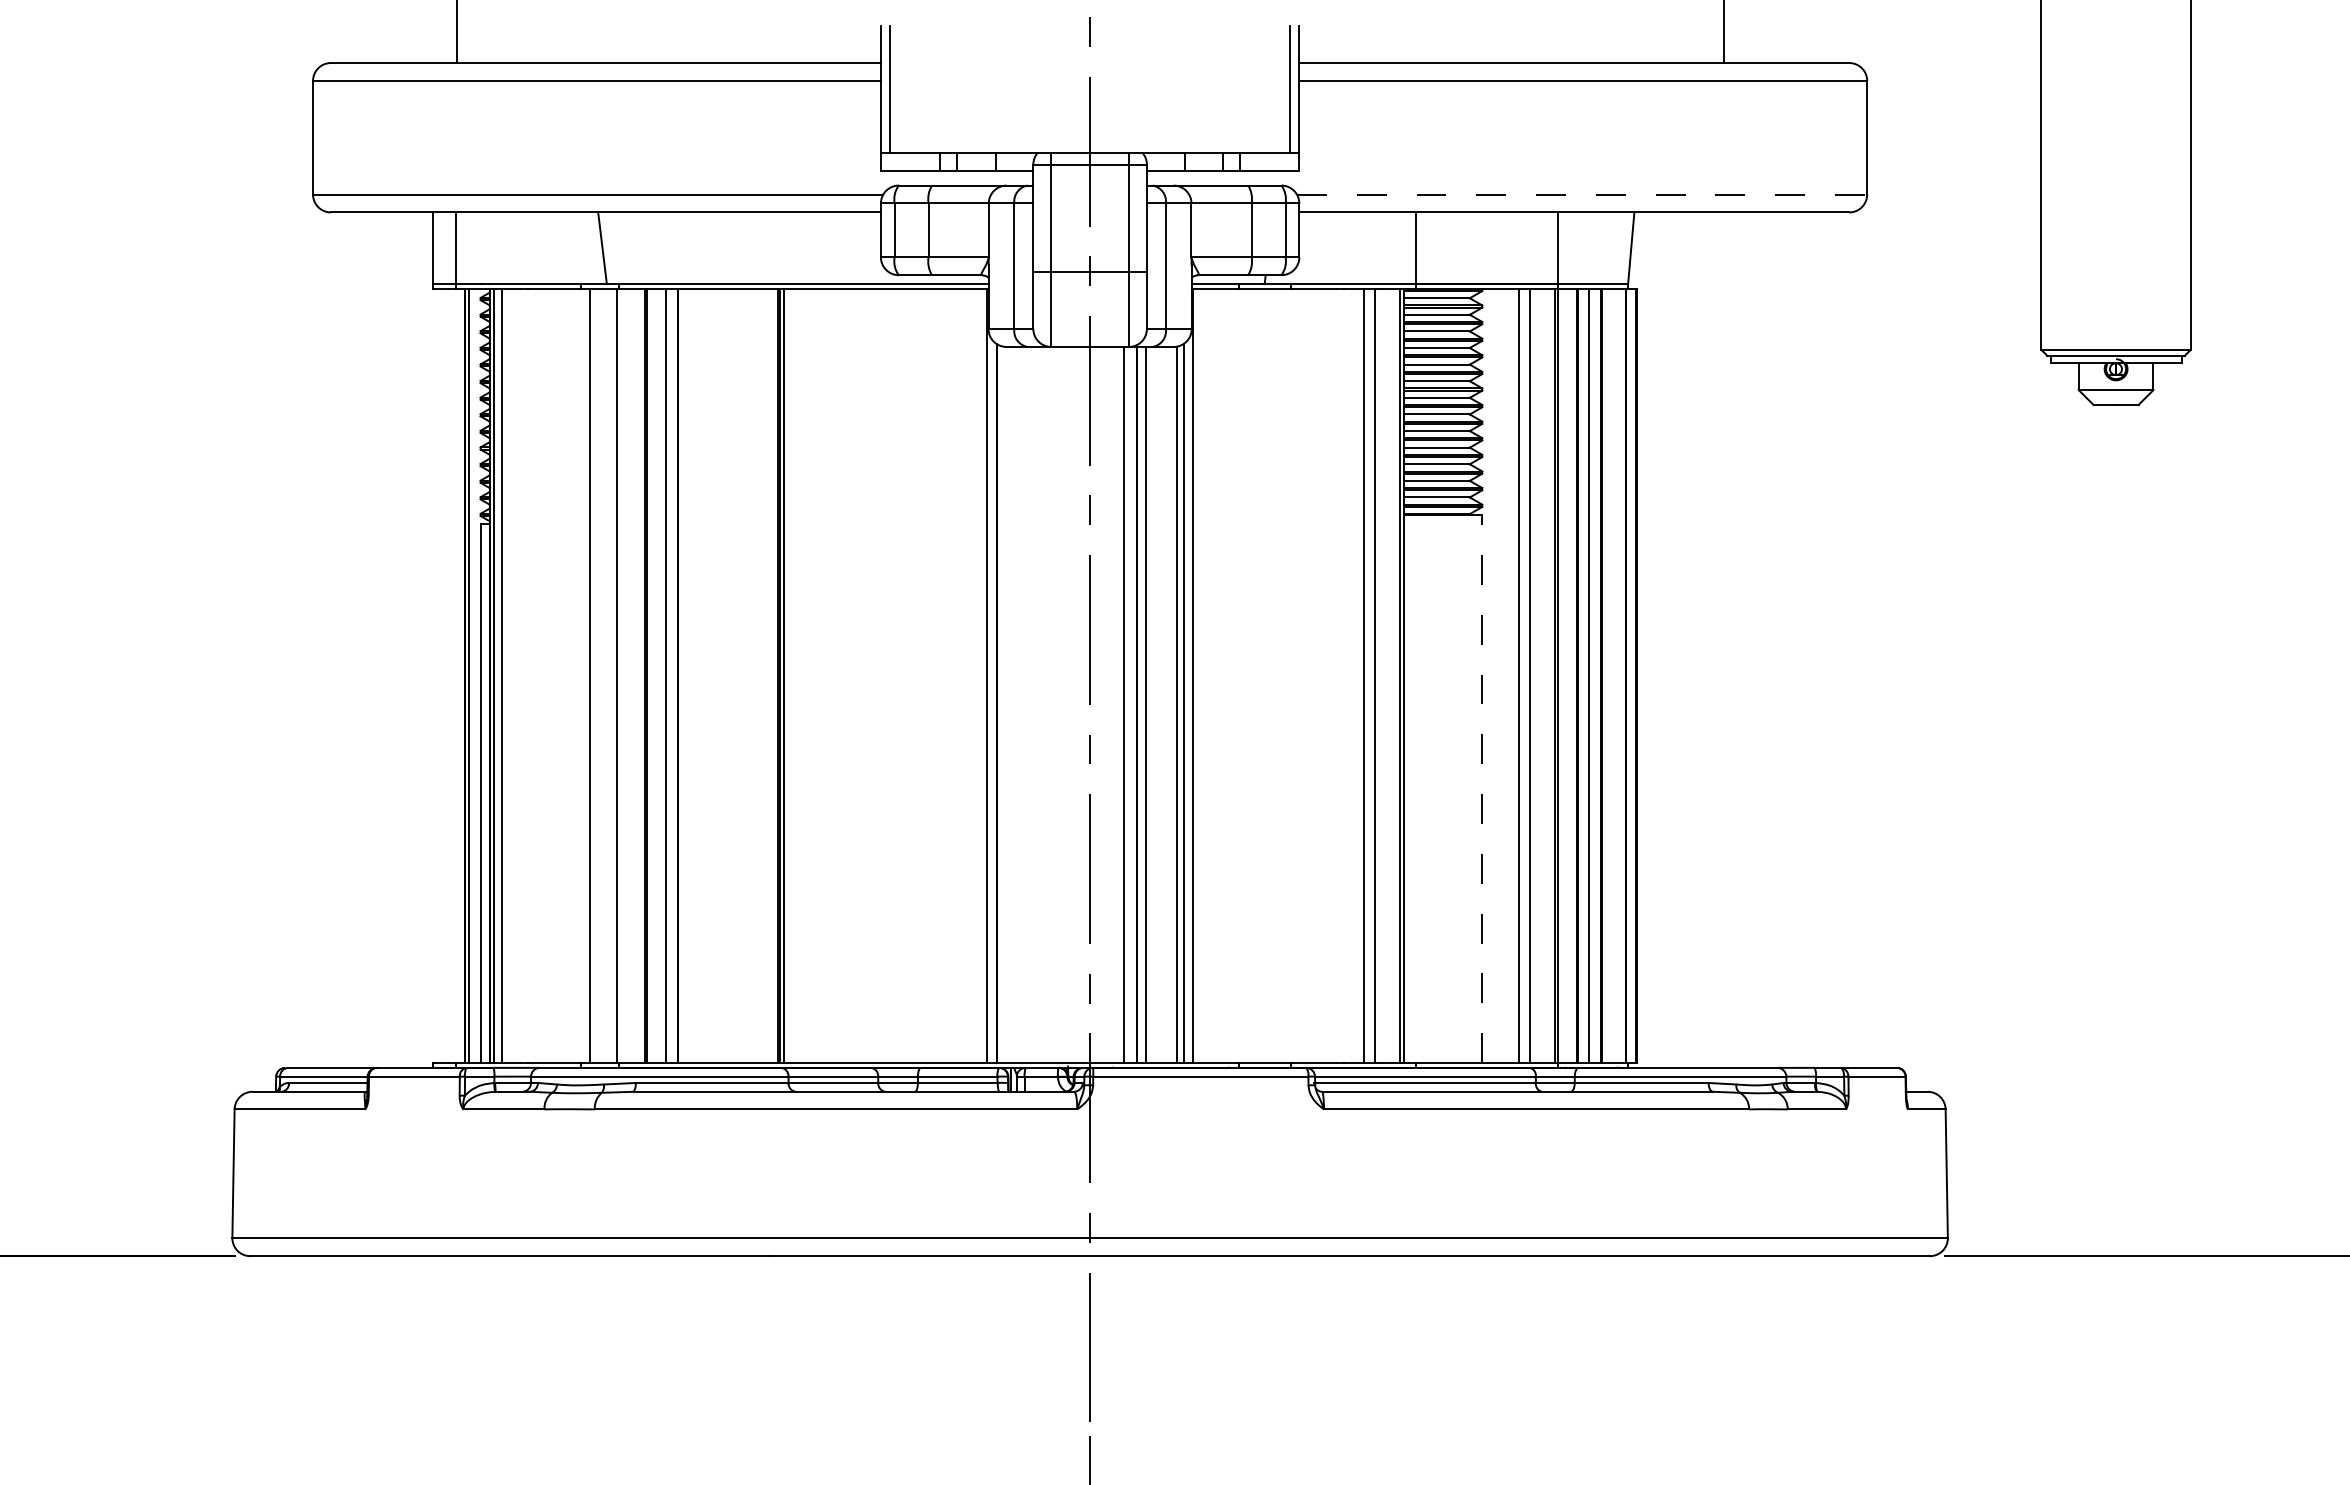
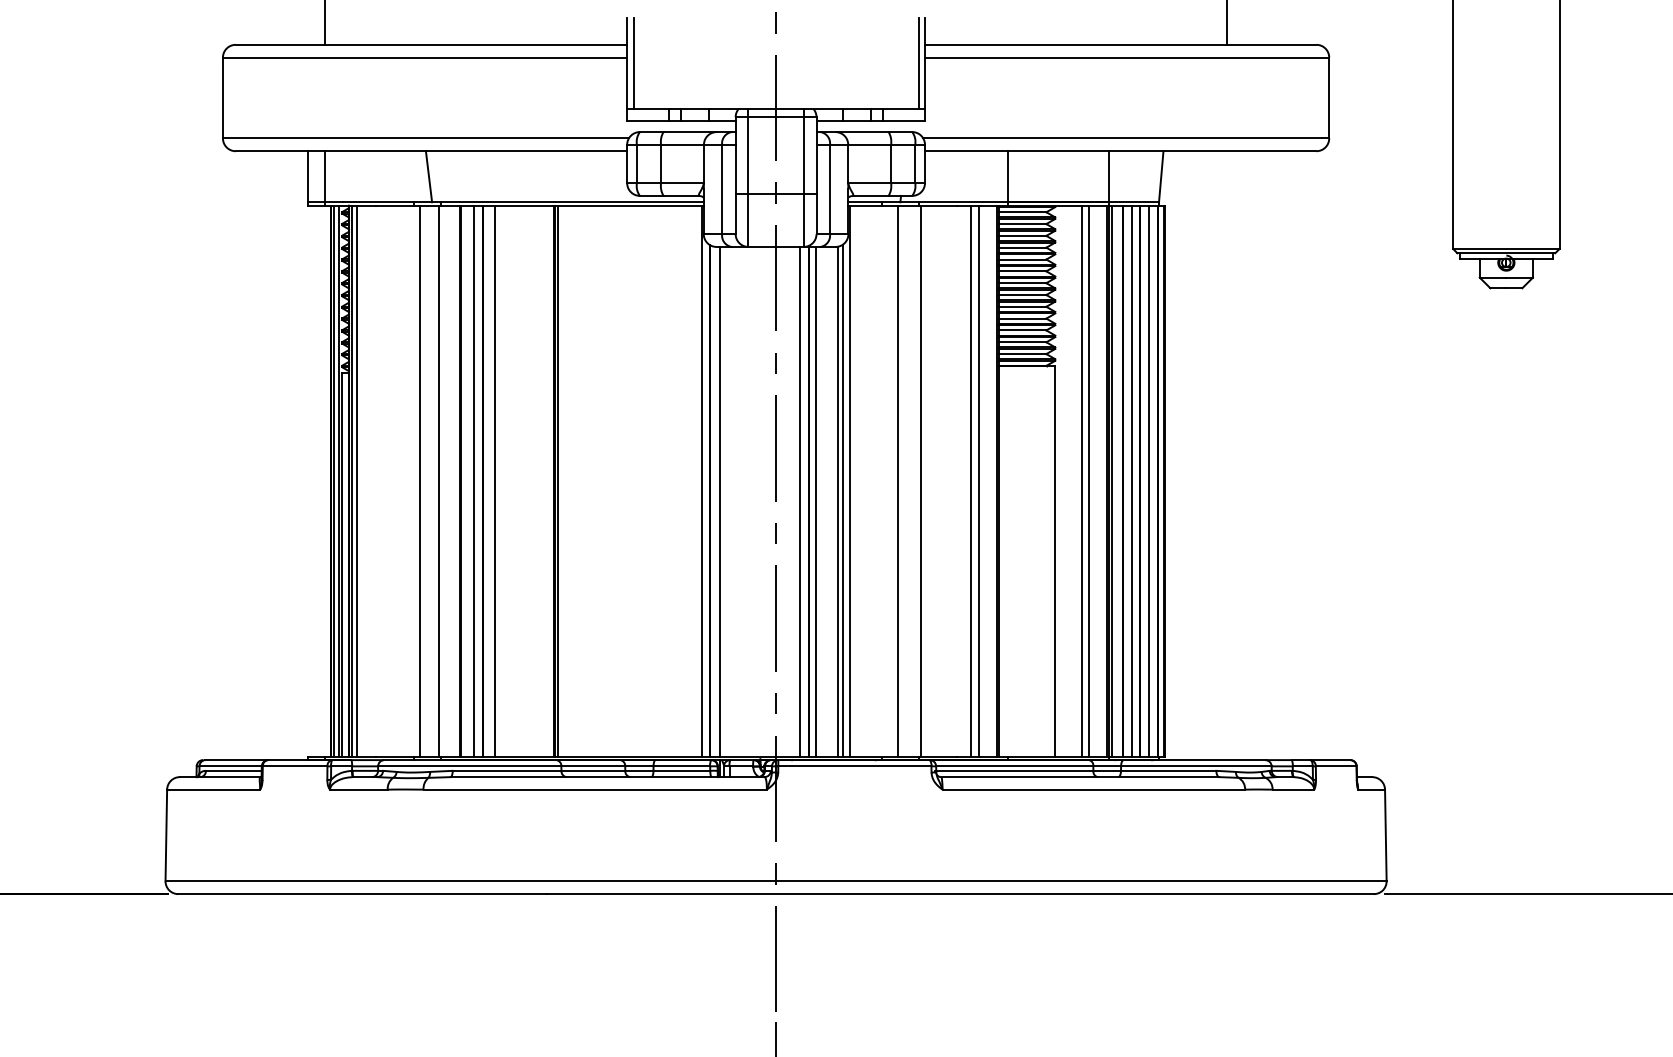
line: (1582, 194) -> (1126, 138), dashed -> solid
line: (476, 675) -> (339, 480), added
line: (694, 675) -> (494, 480), added
line: (1260, 675) -> (897, 480), added
line: (1294, 675) -> (921, 480), added
line: (1562, 675) -> (1112, 480), added
line: (1613, 675) -> (1148, 480), added
line: (1010, 704) -> (719, 501), added
line: (1482, 788) -> (1055, 561), dashed -> solid

